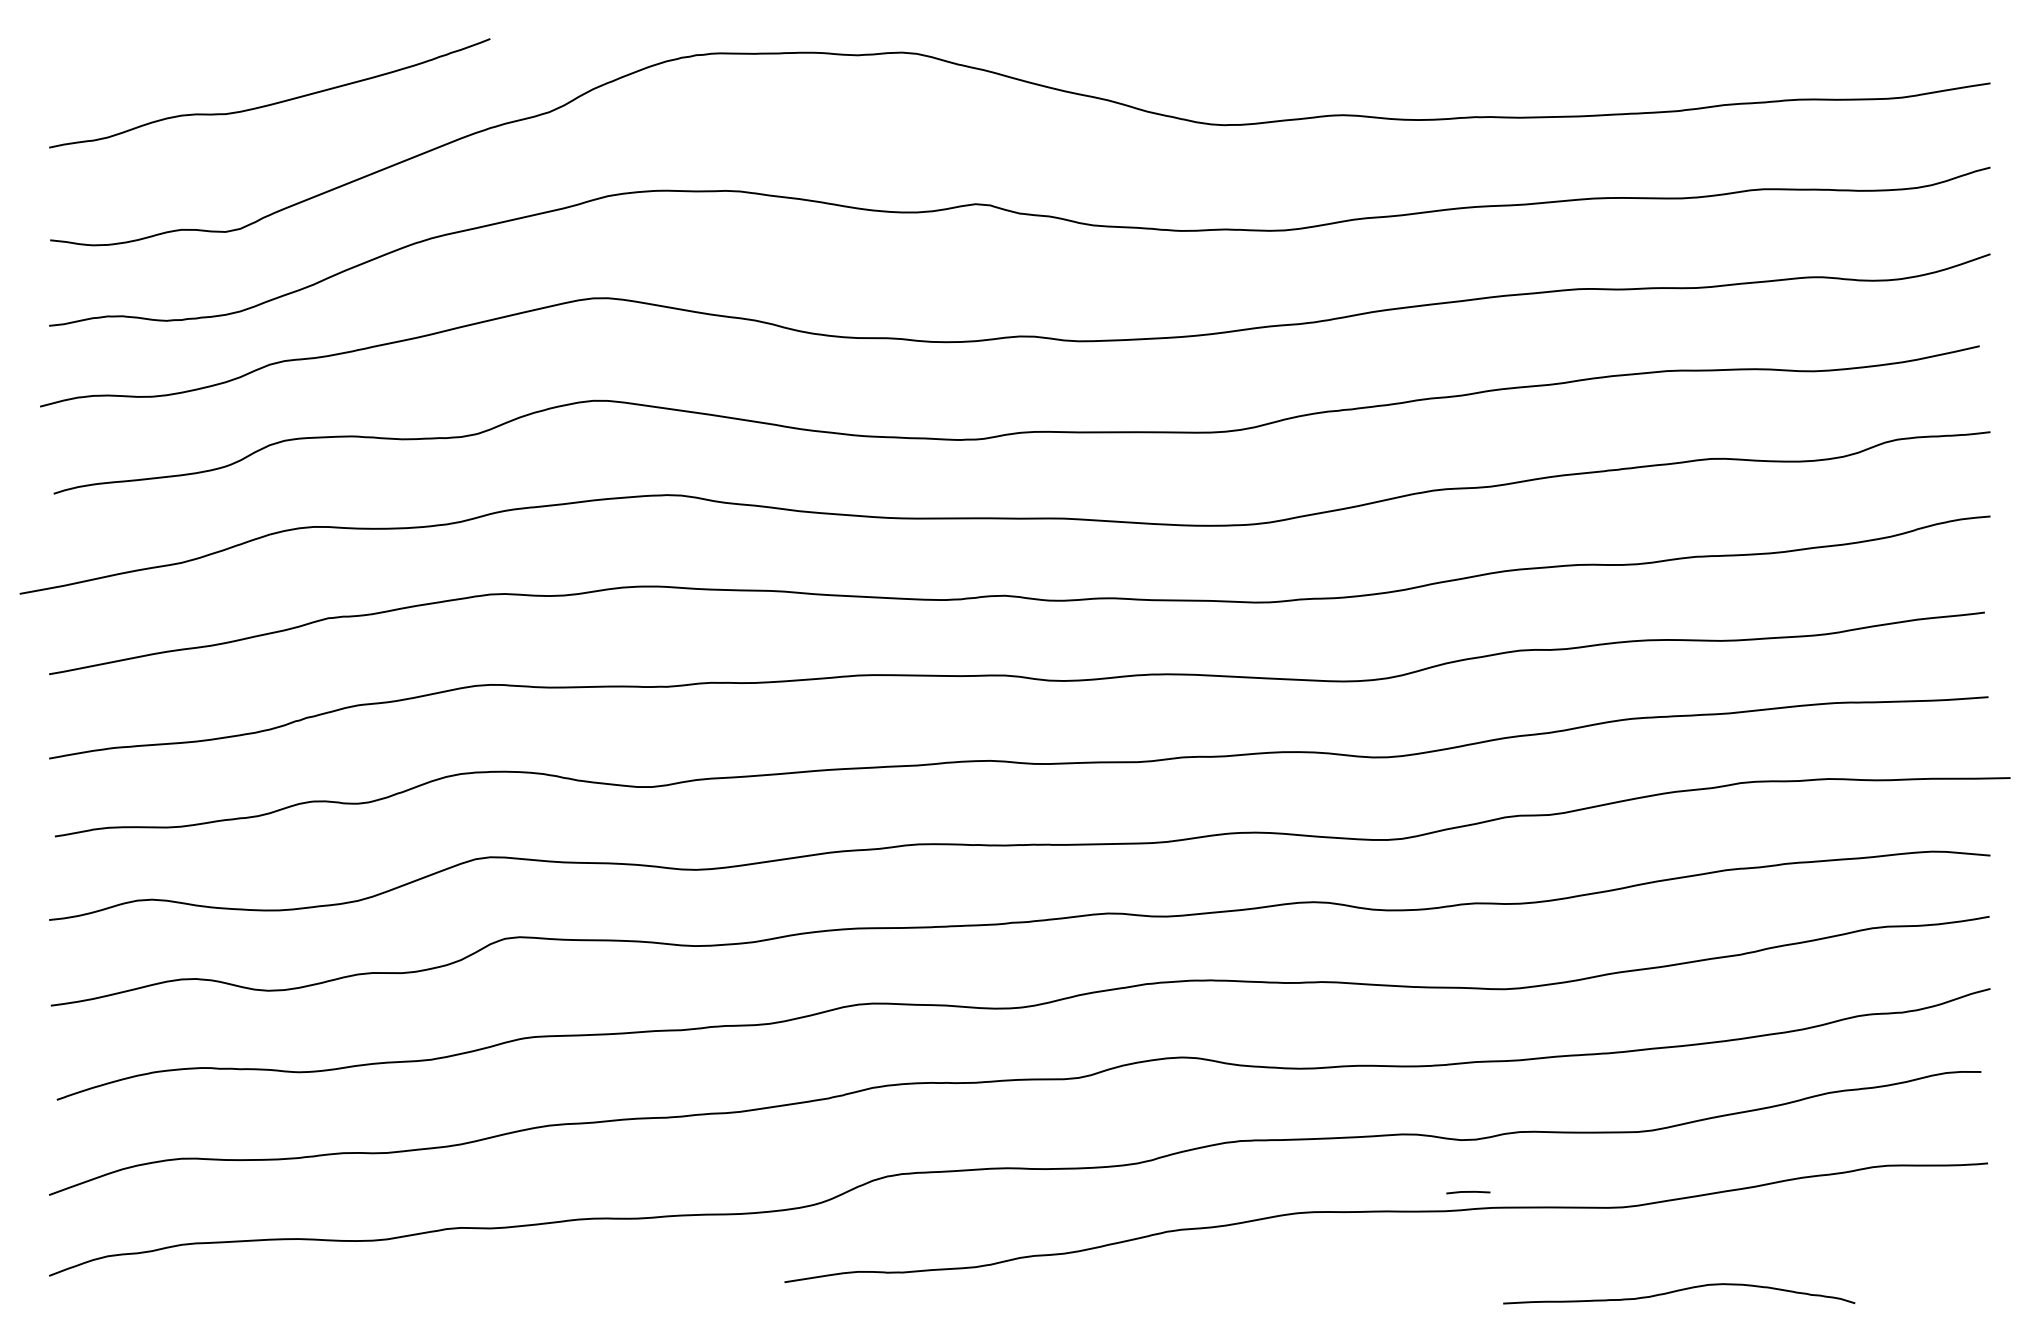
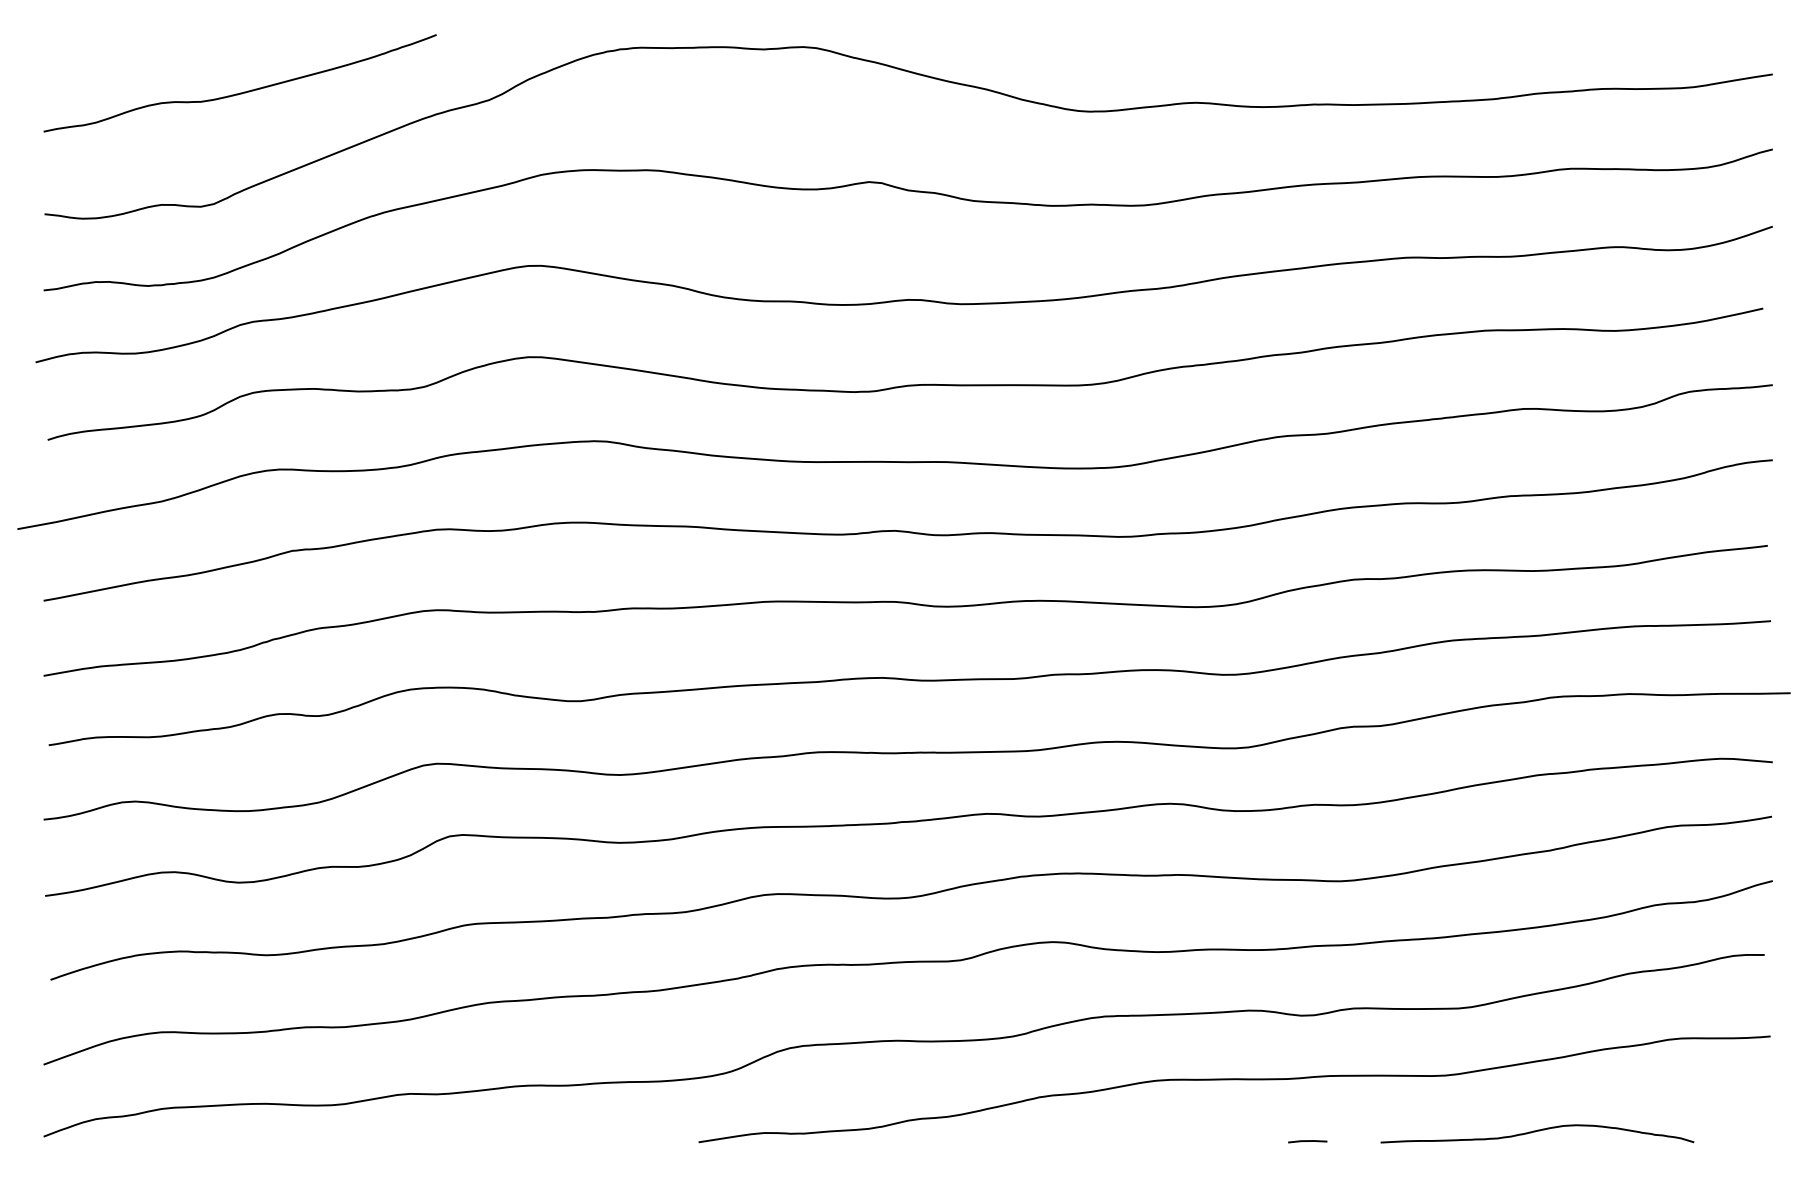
line: (1468, 1192) -> (1307, 1141), moved
curve: (1679, 1291) -> (1537, 1131), moved

